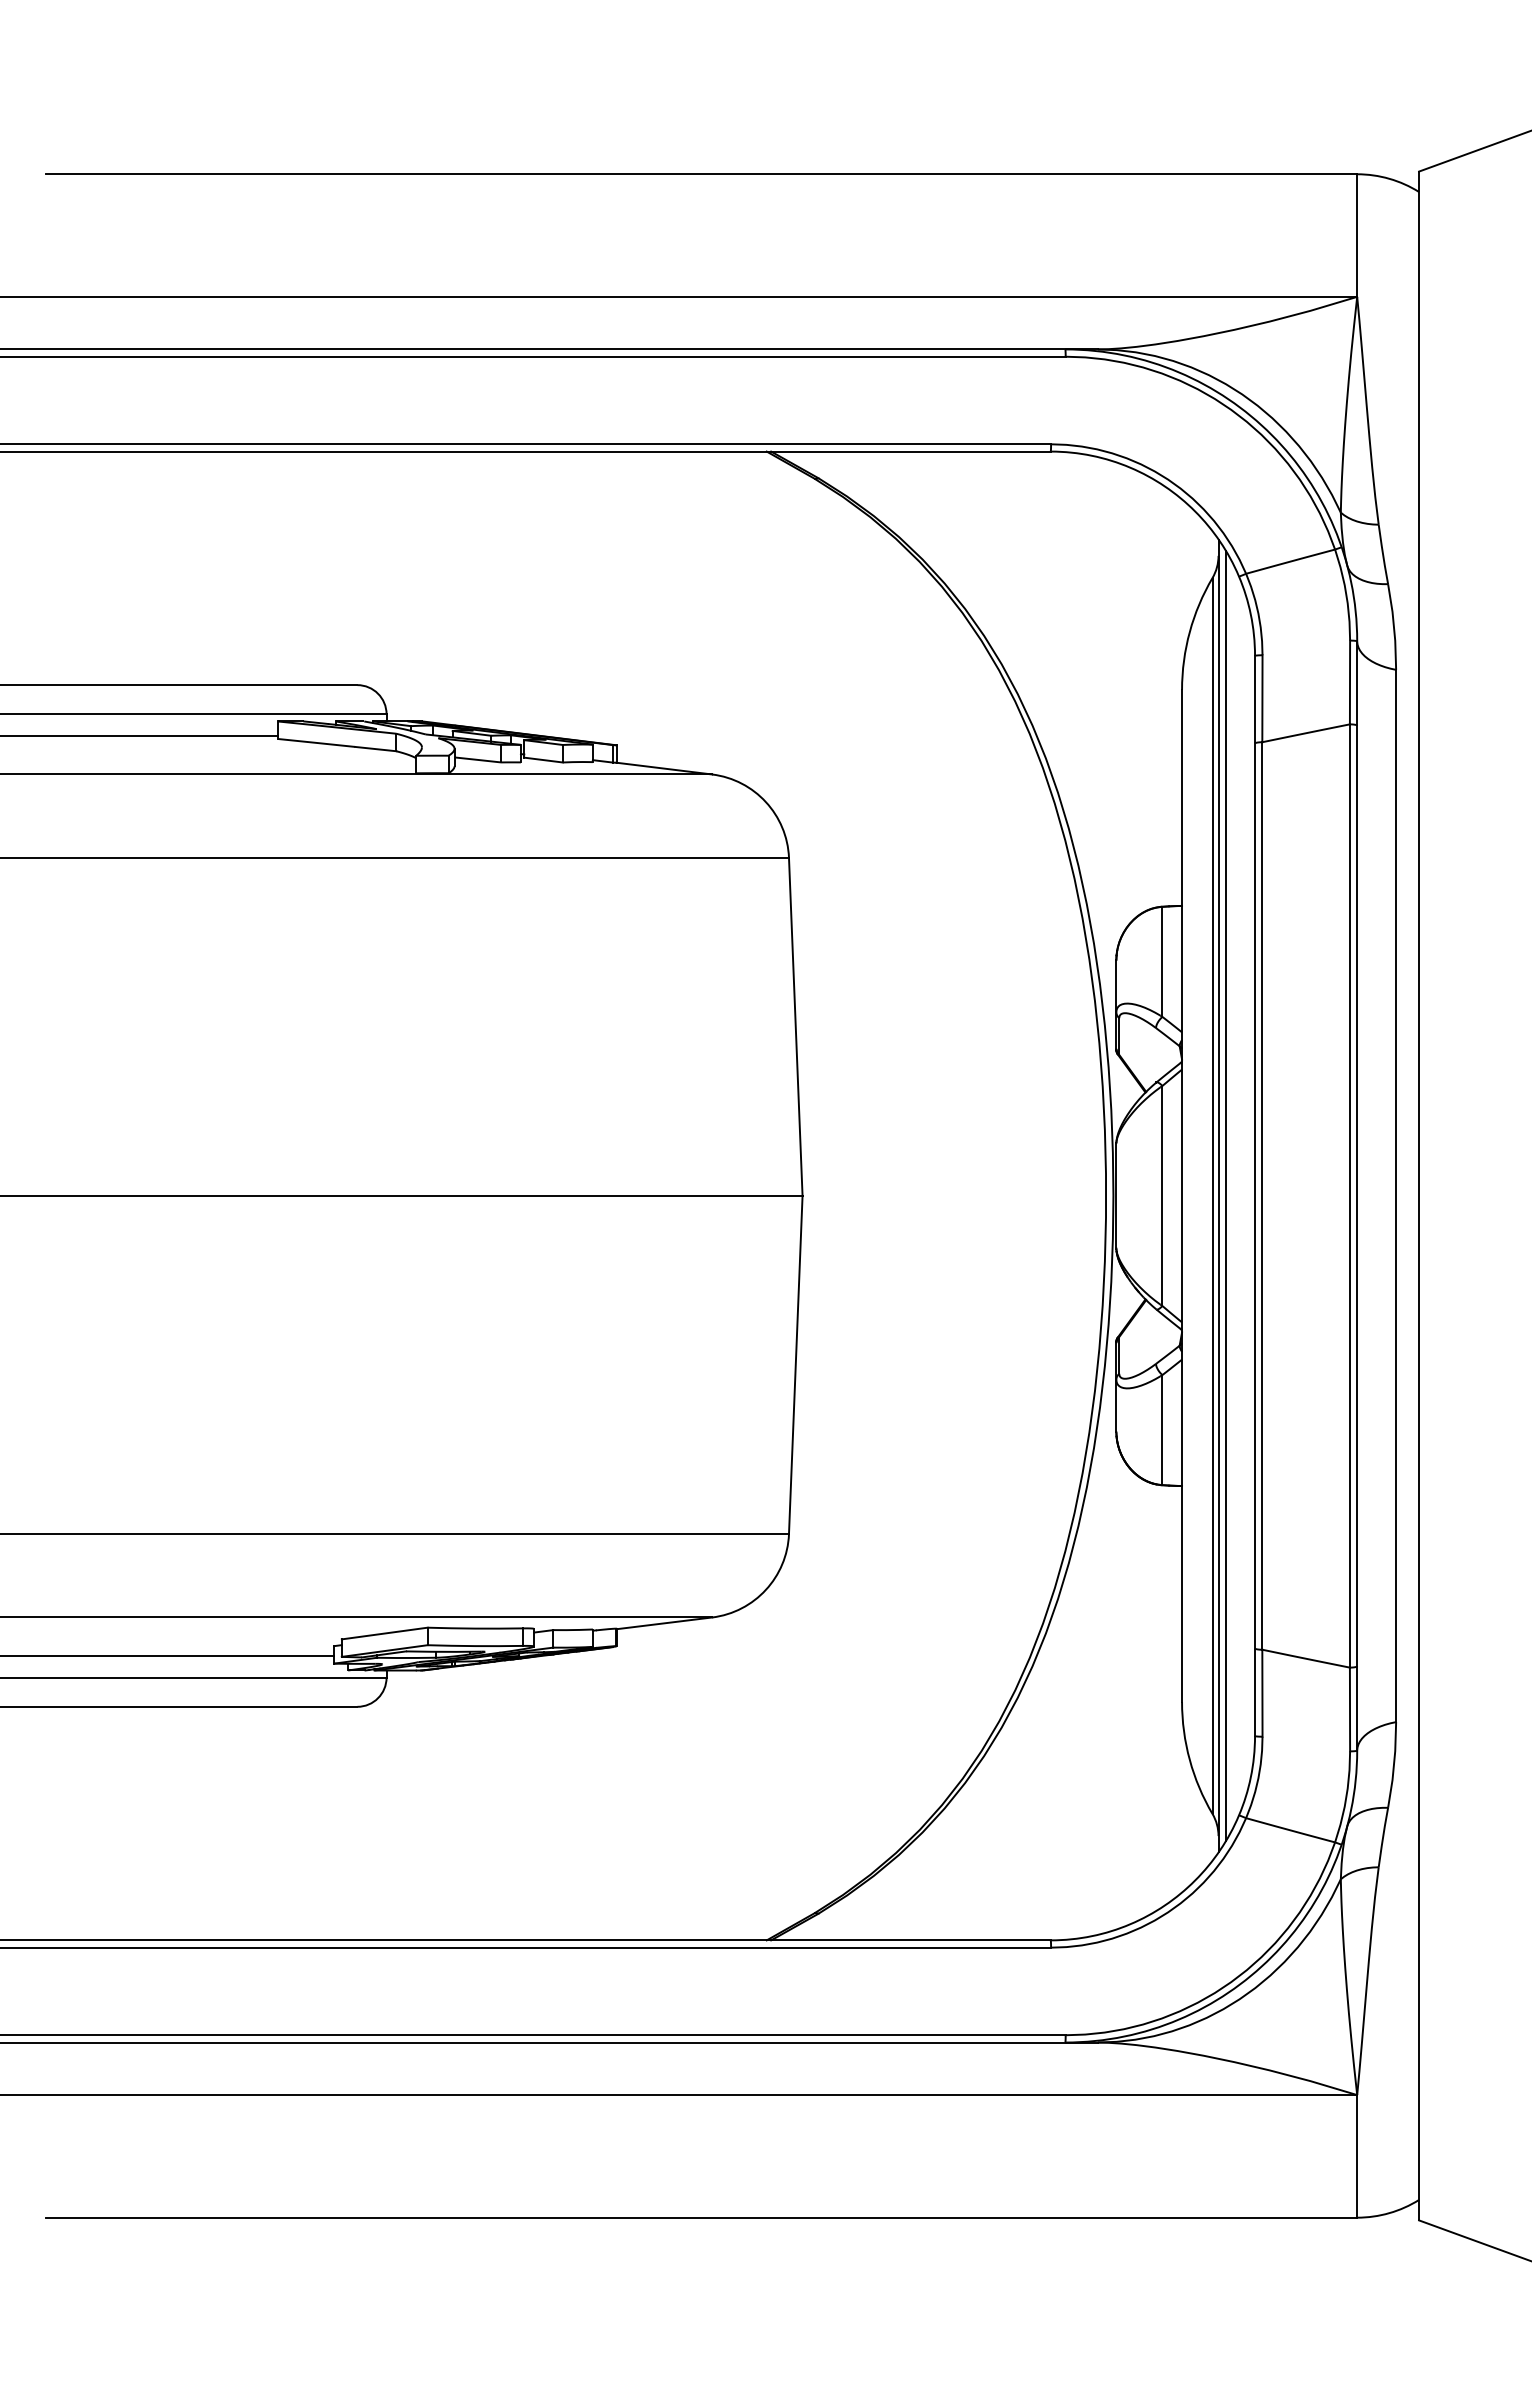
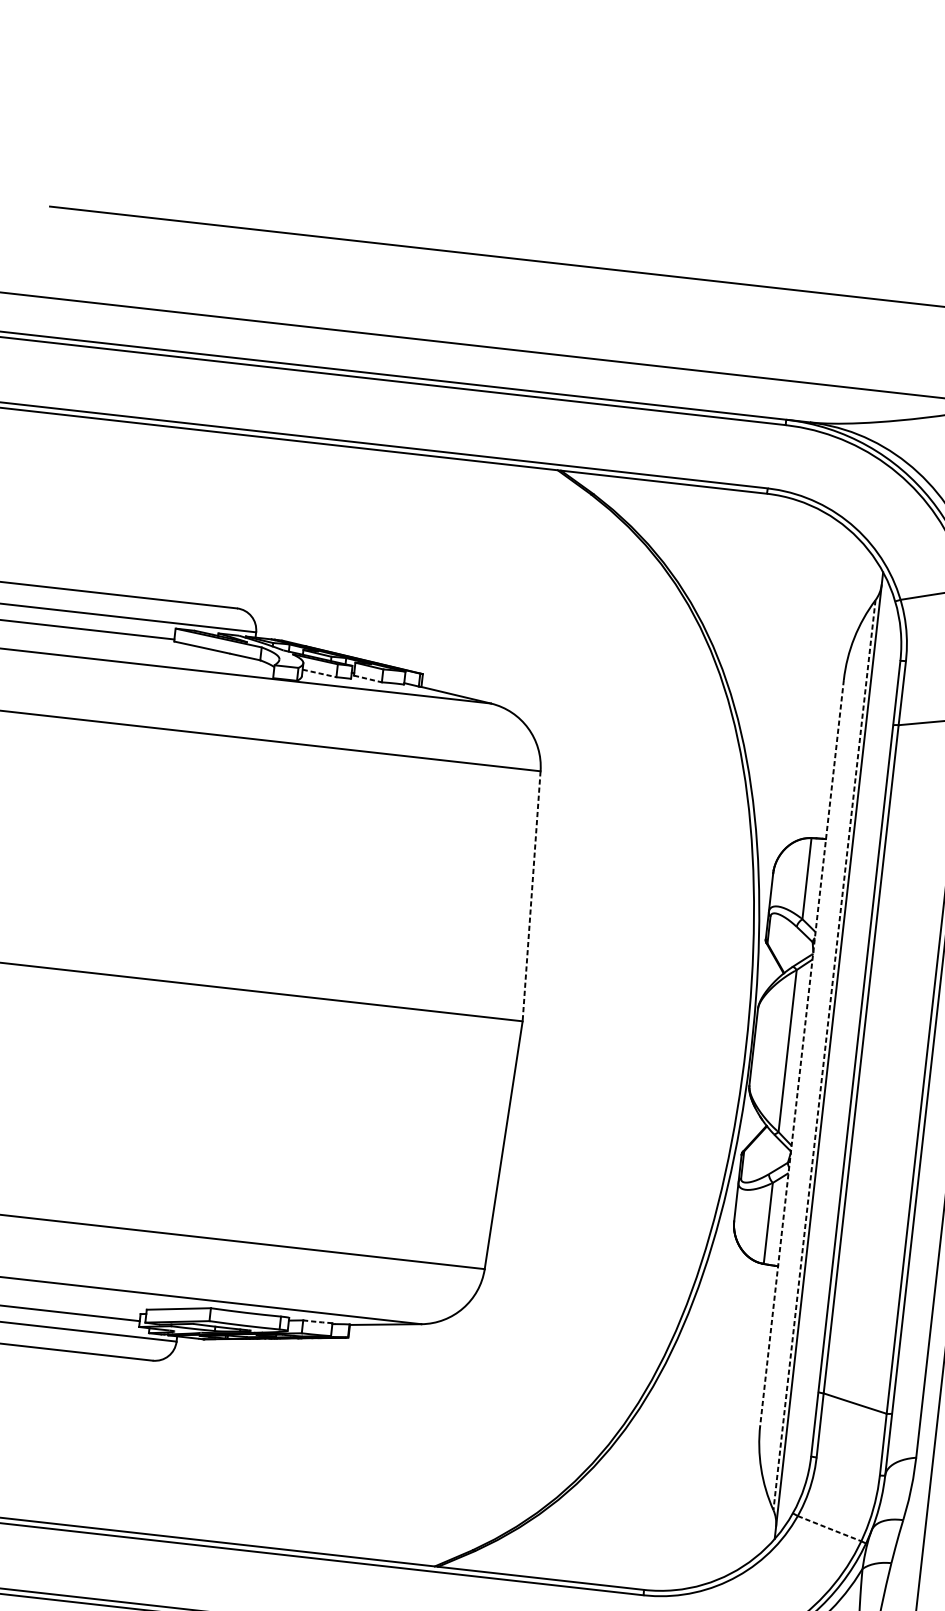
line: (478, 760) -> (320, 673), solid -> dashed
line: (544, 760) -> (368, 679), solid -> dashed
line: (795, 1027) -> (531, 896), solid -> dashed
line: (1212, 1195) -> (824, 1054), solid -> dashed
line: (1225, 1195) -> (834, 1055), removed
line: (1182, 1196) -> (802, 1053), solid -> dashed
line: (573, 1630) -> (318, 1322), solid -> dashed
line: (1291, 1830) -> (830, 1528), solid -> dashed

